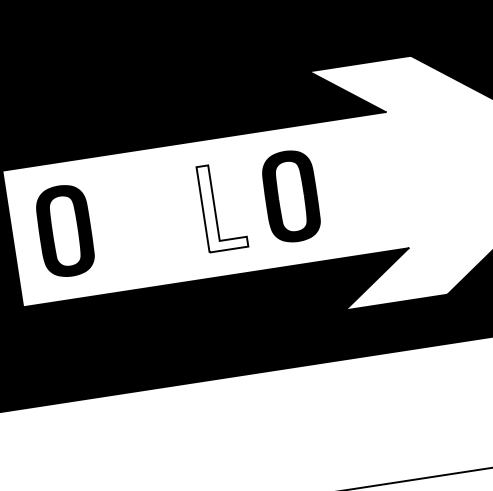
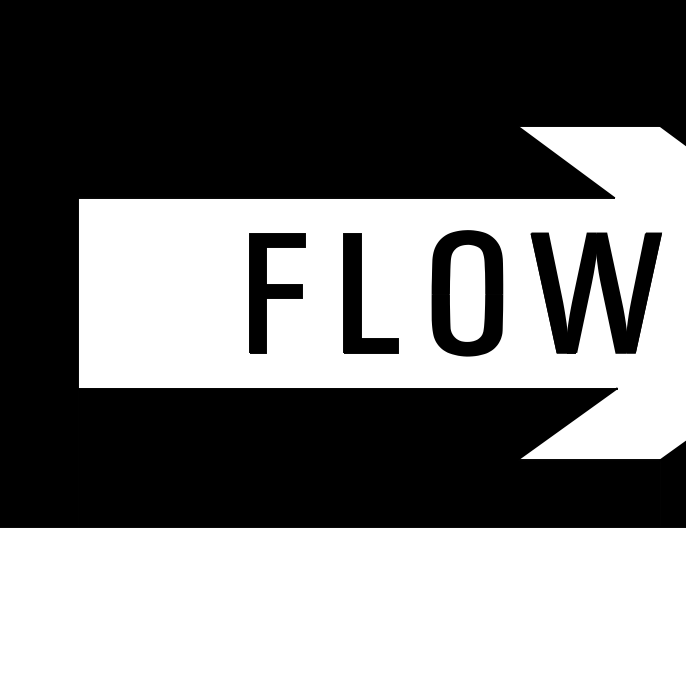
part: (382, 181) -> (595, 292), added
fill: (222, 206) -> (371, 292), added
part: (155, 217) -> (277, 293), added
part: (65, 231) -> (151, 293), removed

